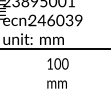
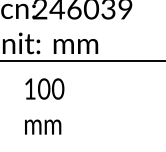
text: (57, 73) -> (43, 106), moved

